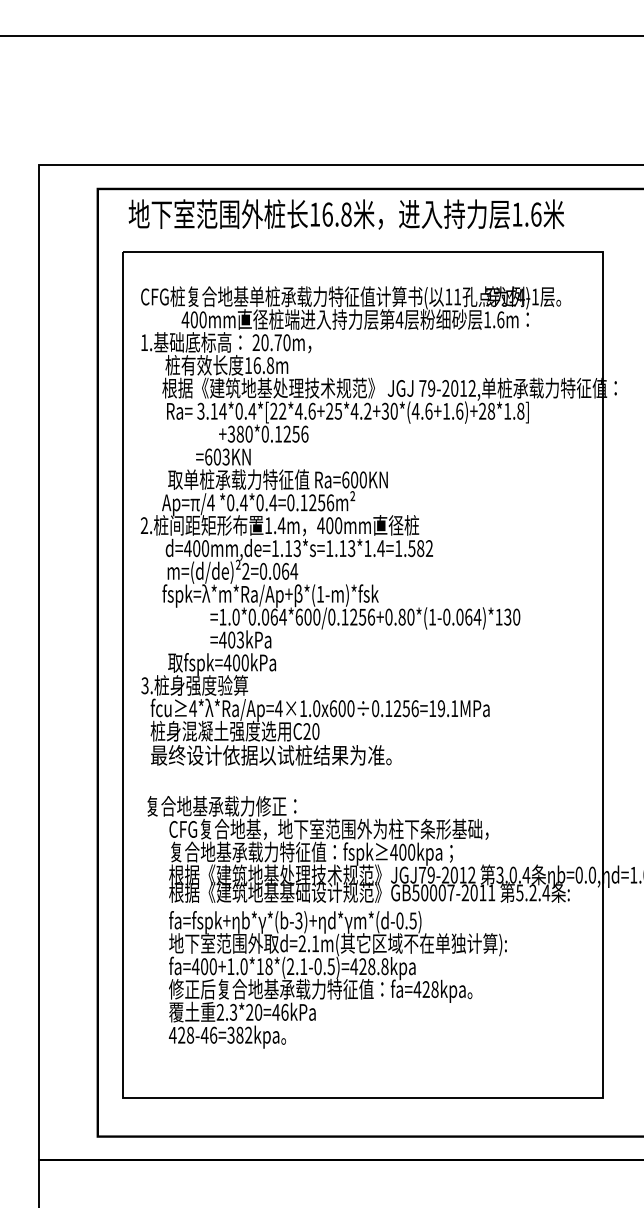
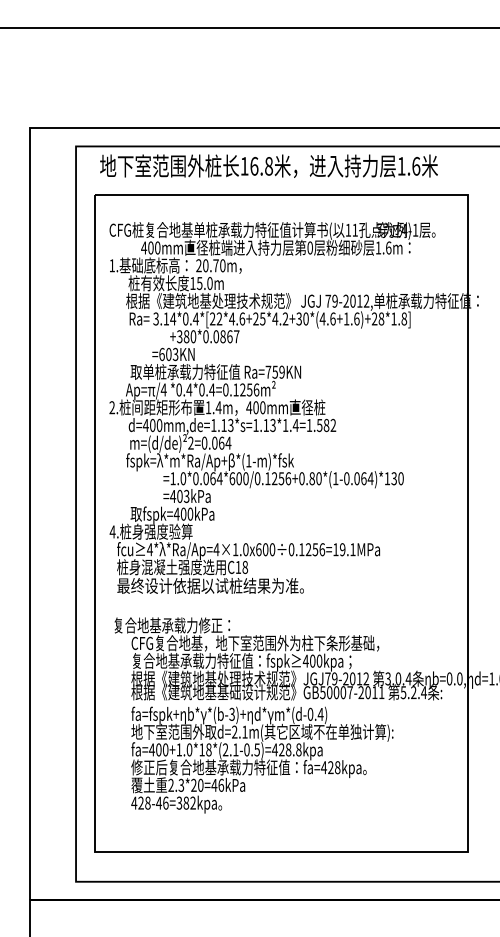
text: (399, 319) -> (310, 247), 4 -> 0
text: (263, 364) -> (204, 282), 16.8m -> 15.0m
text: (291, 433) -> (226, 336), +380*0.1256 -> +380*0.0867
text: (353, 478) -> (274, 371), Ra=600KN -> Ra=759KN
text: (144, 685) -> (112, 531), 3. -> 4.
text: (311, 730) -> (241, 566), C20 -> C18
text: (412, 921) -> (320, 714), m*(d-0.5) -> m*(d-0.4)

